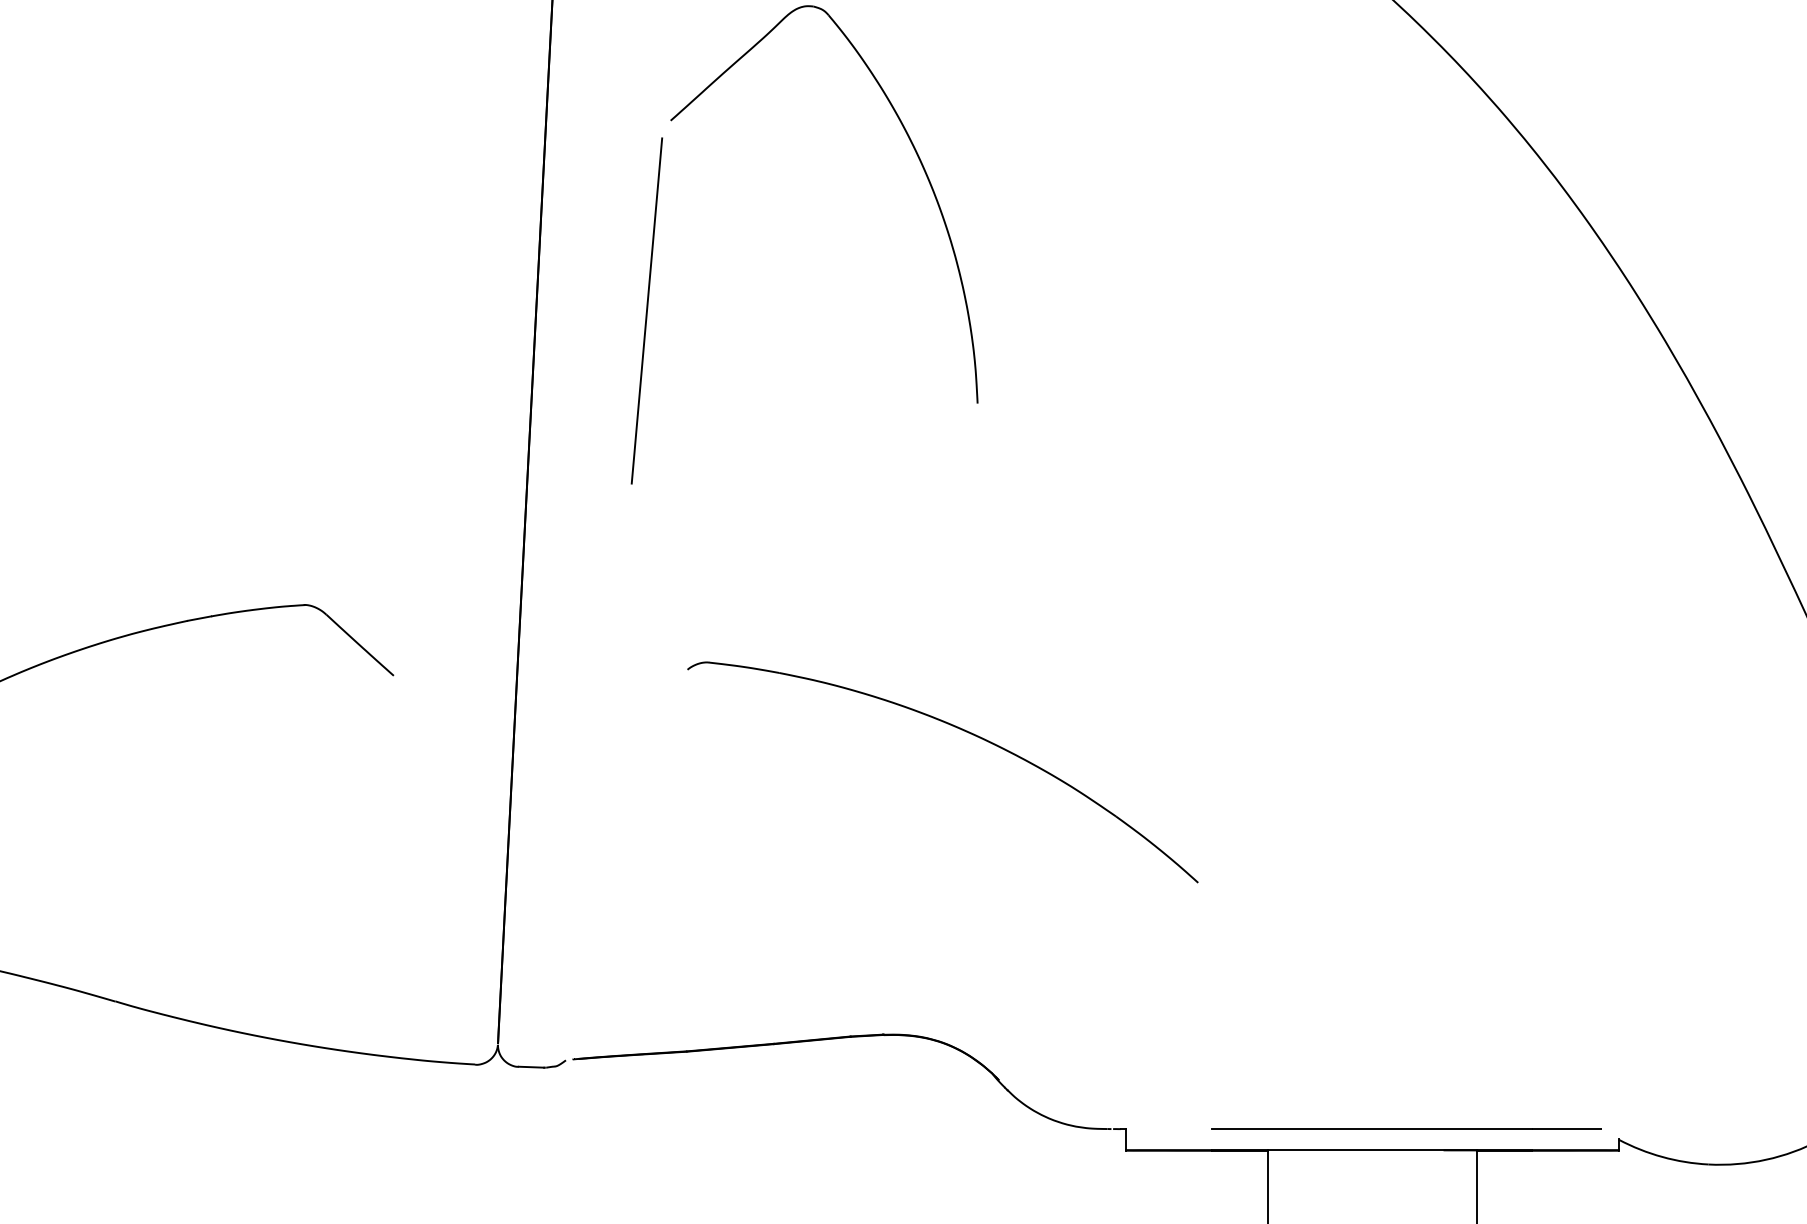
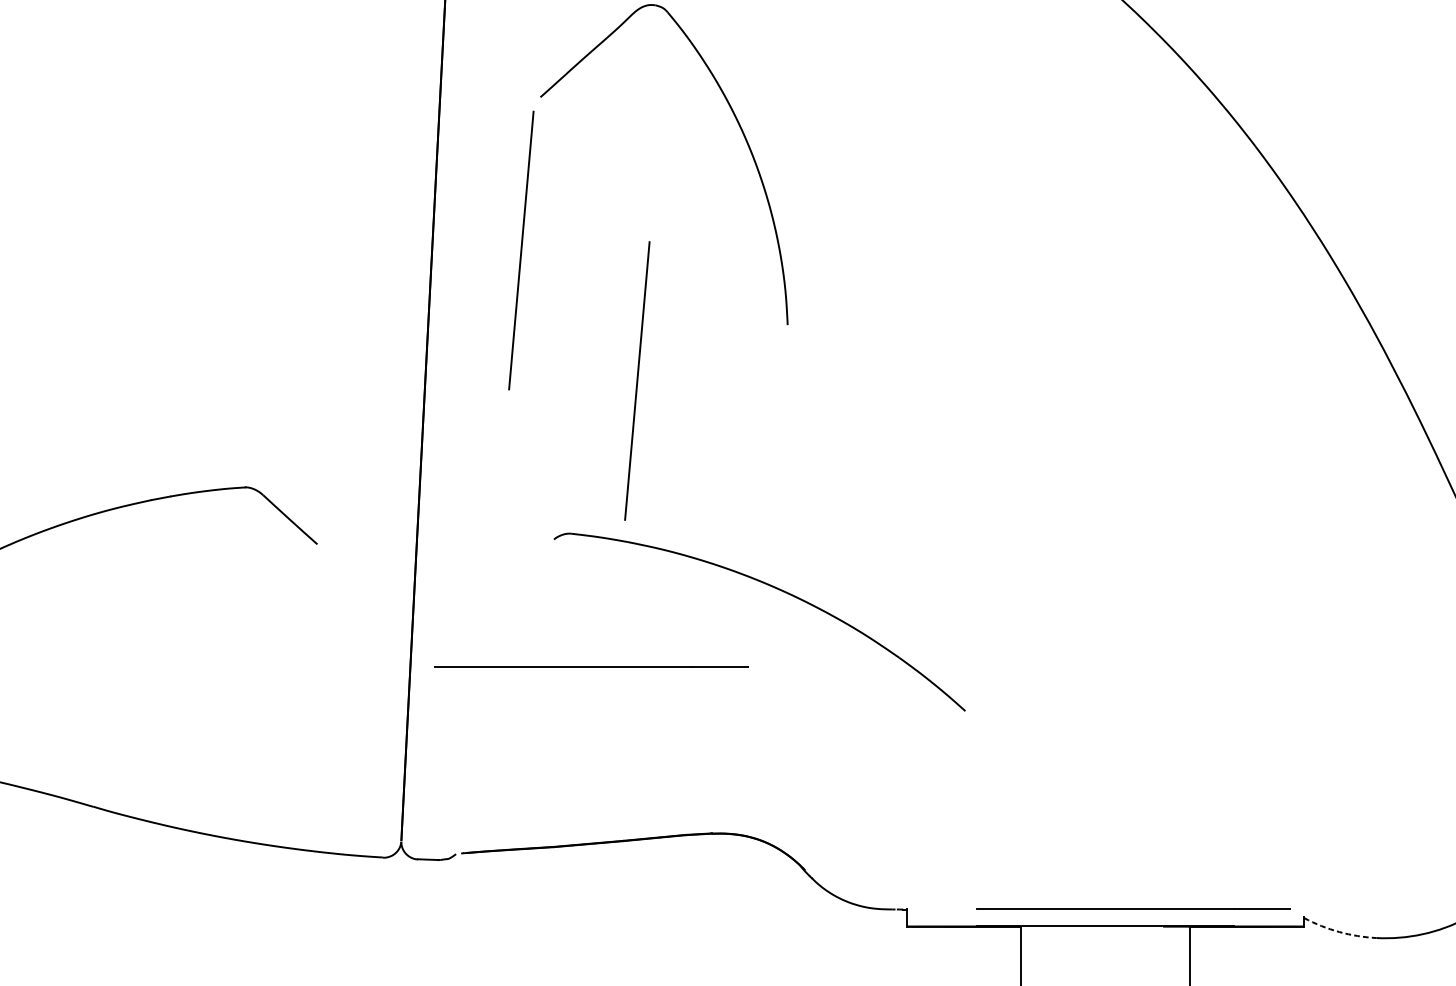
line: (790, 472) -> (636, 380), added
line: (733, 827) -> (591, 666), added
arc: (1662, 1156) -> (1339, 931), solid -> dashed

